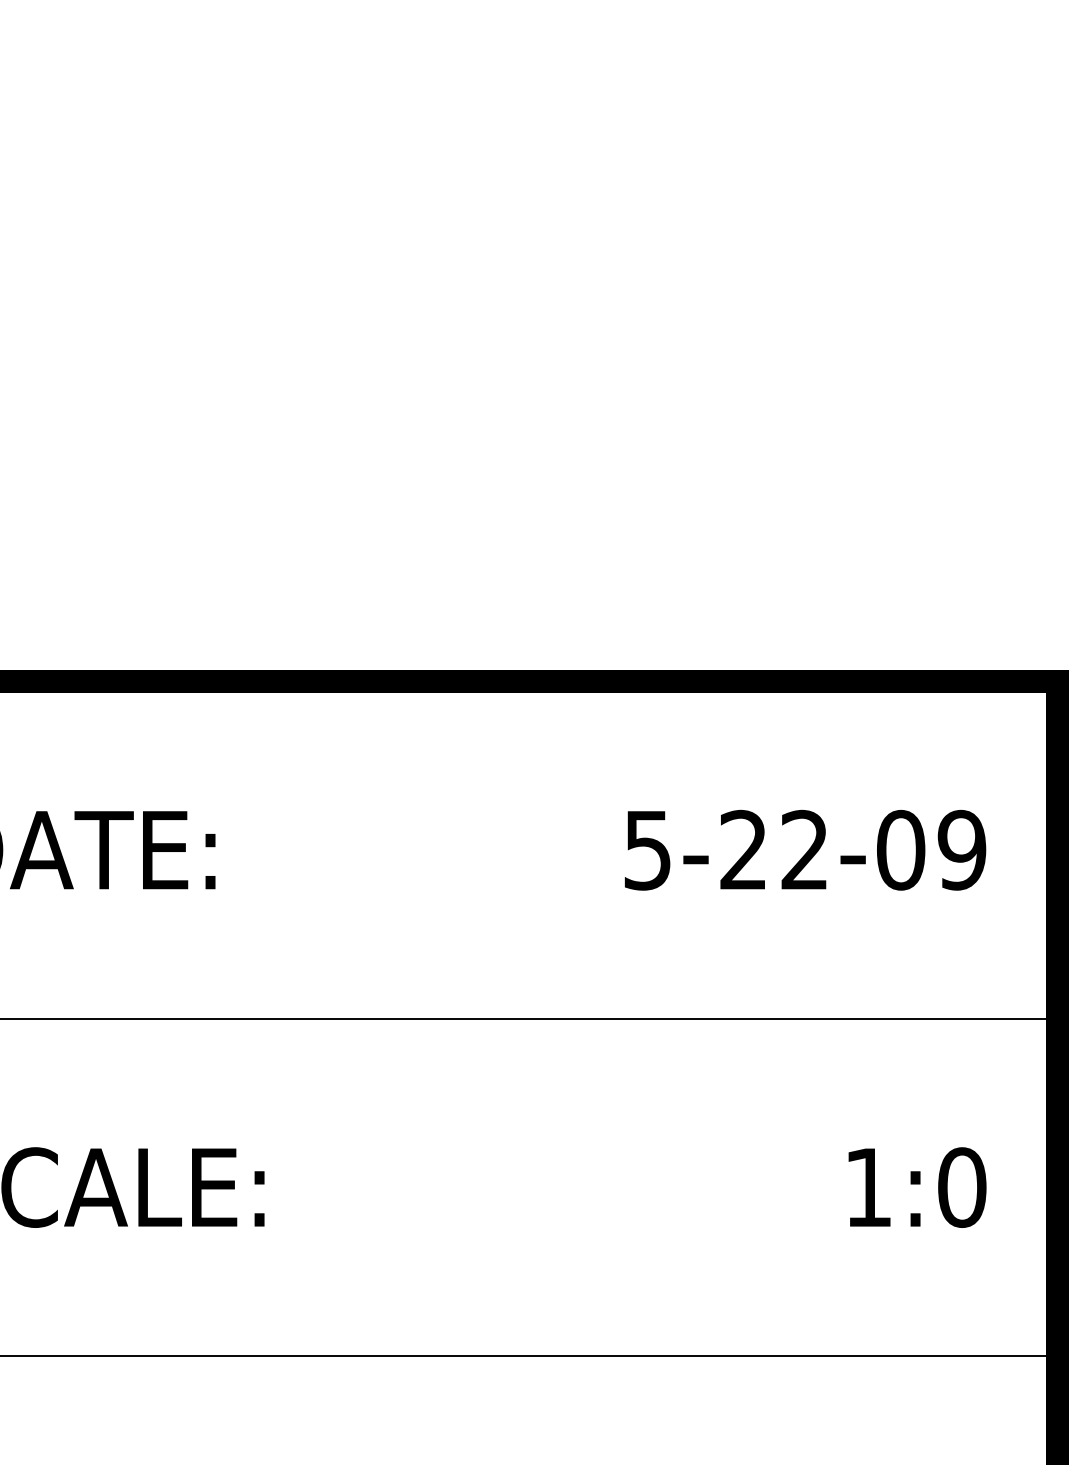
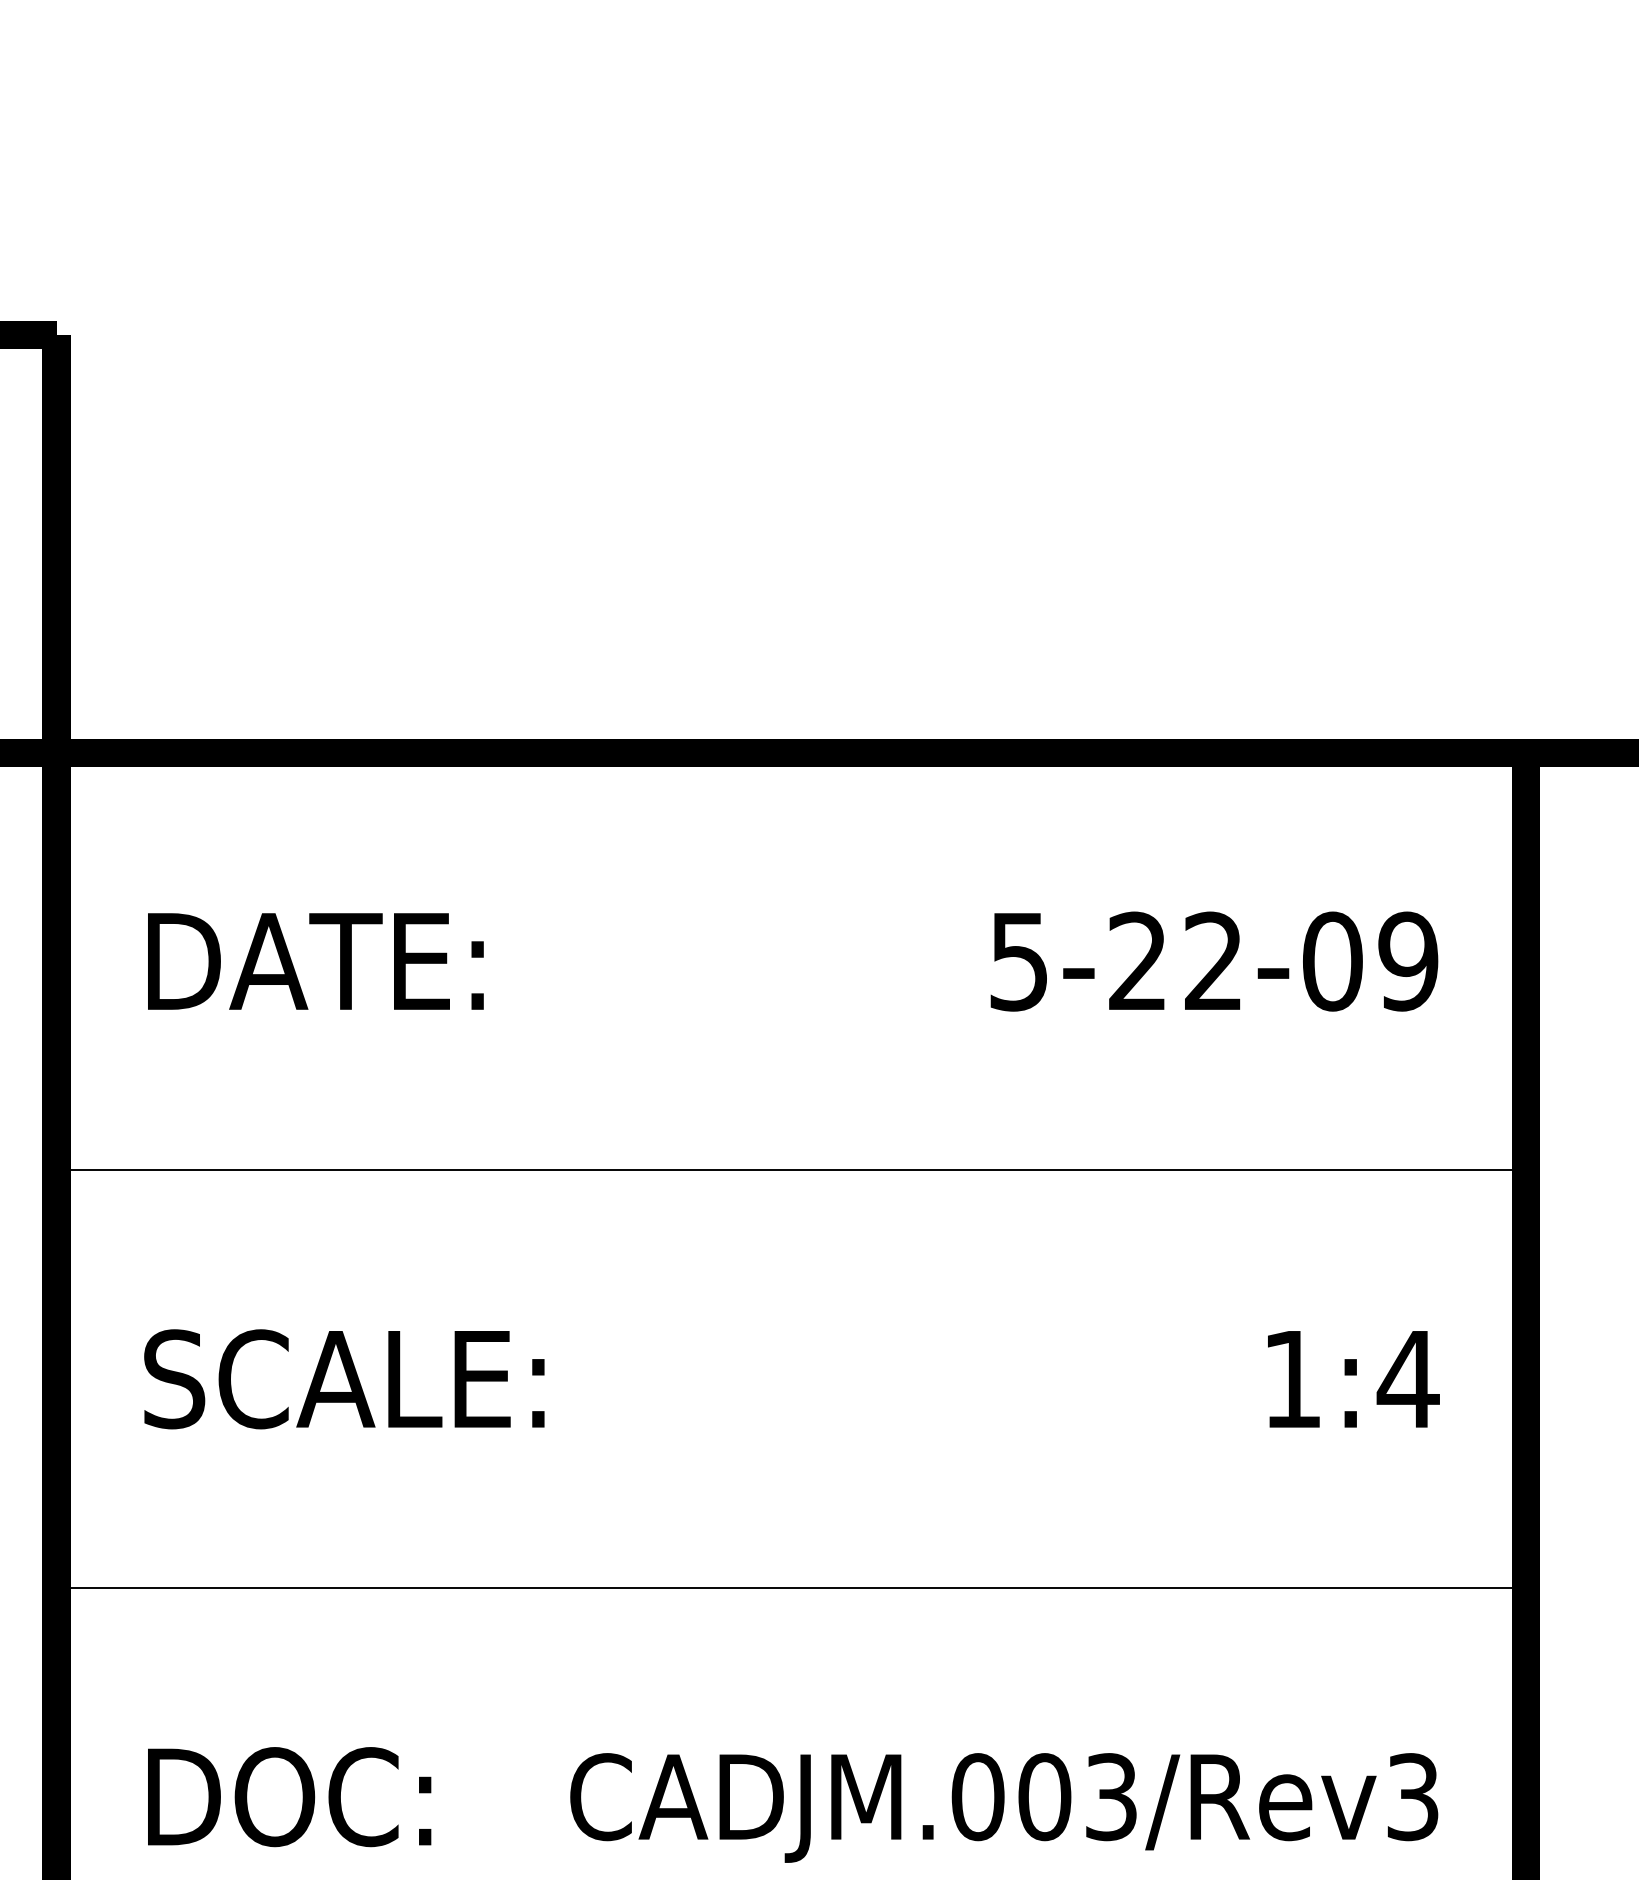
text: (961, 1187) -> (1407, 1379), 1:0 -> 1:4

